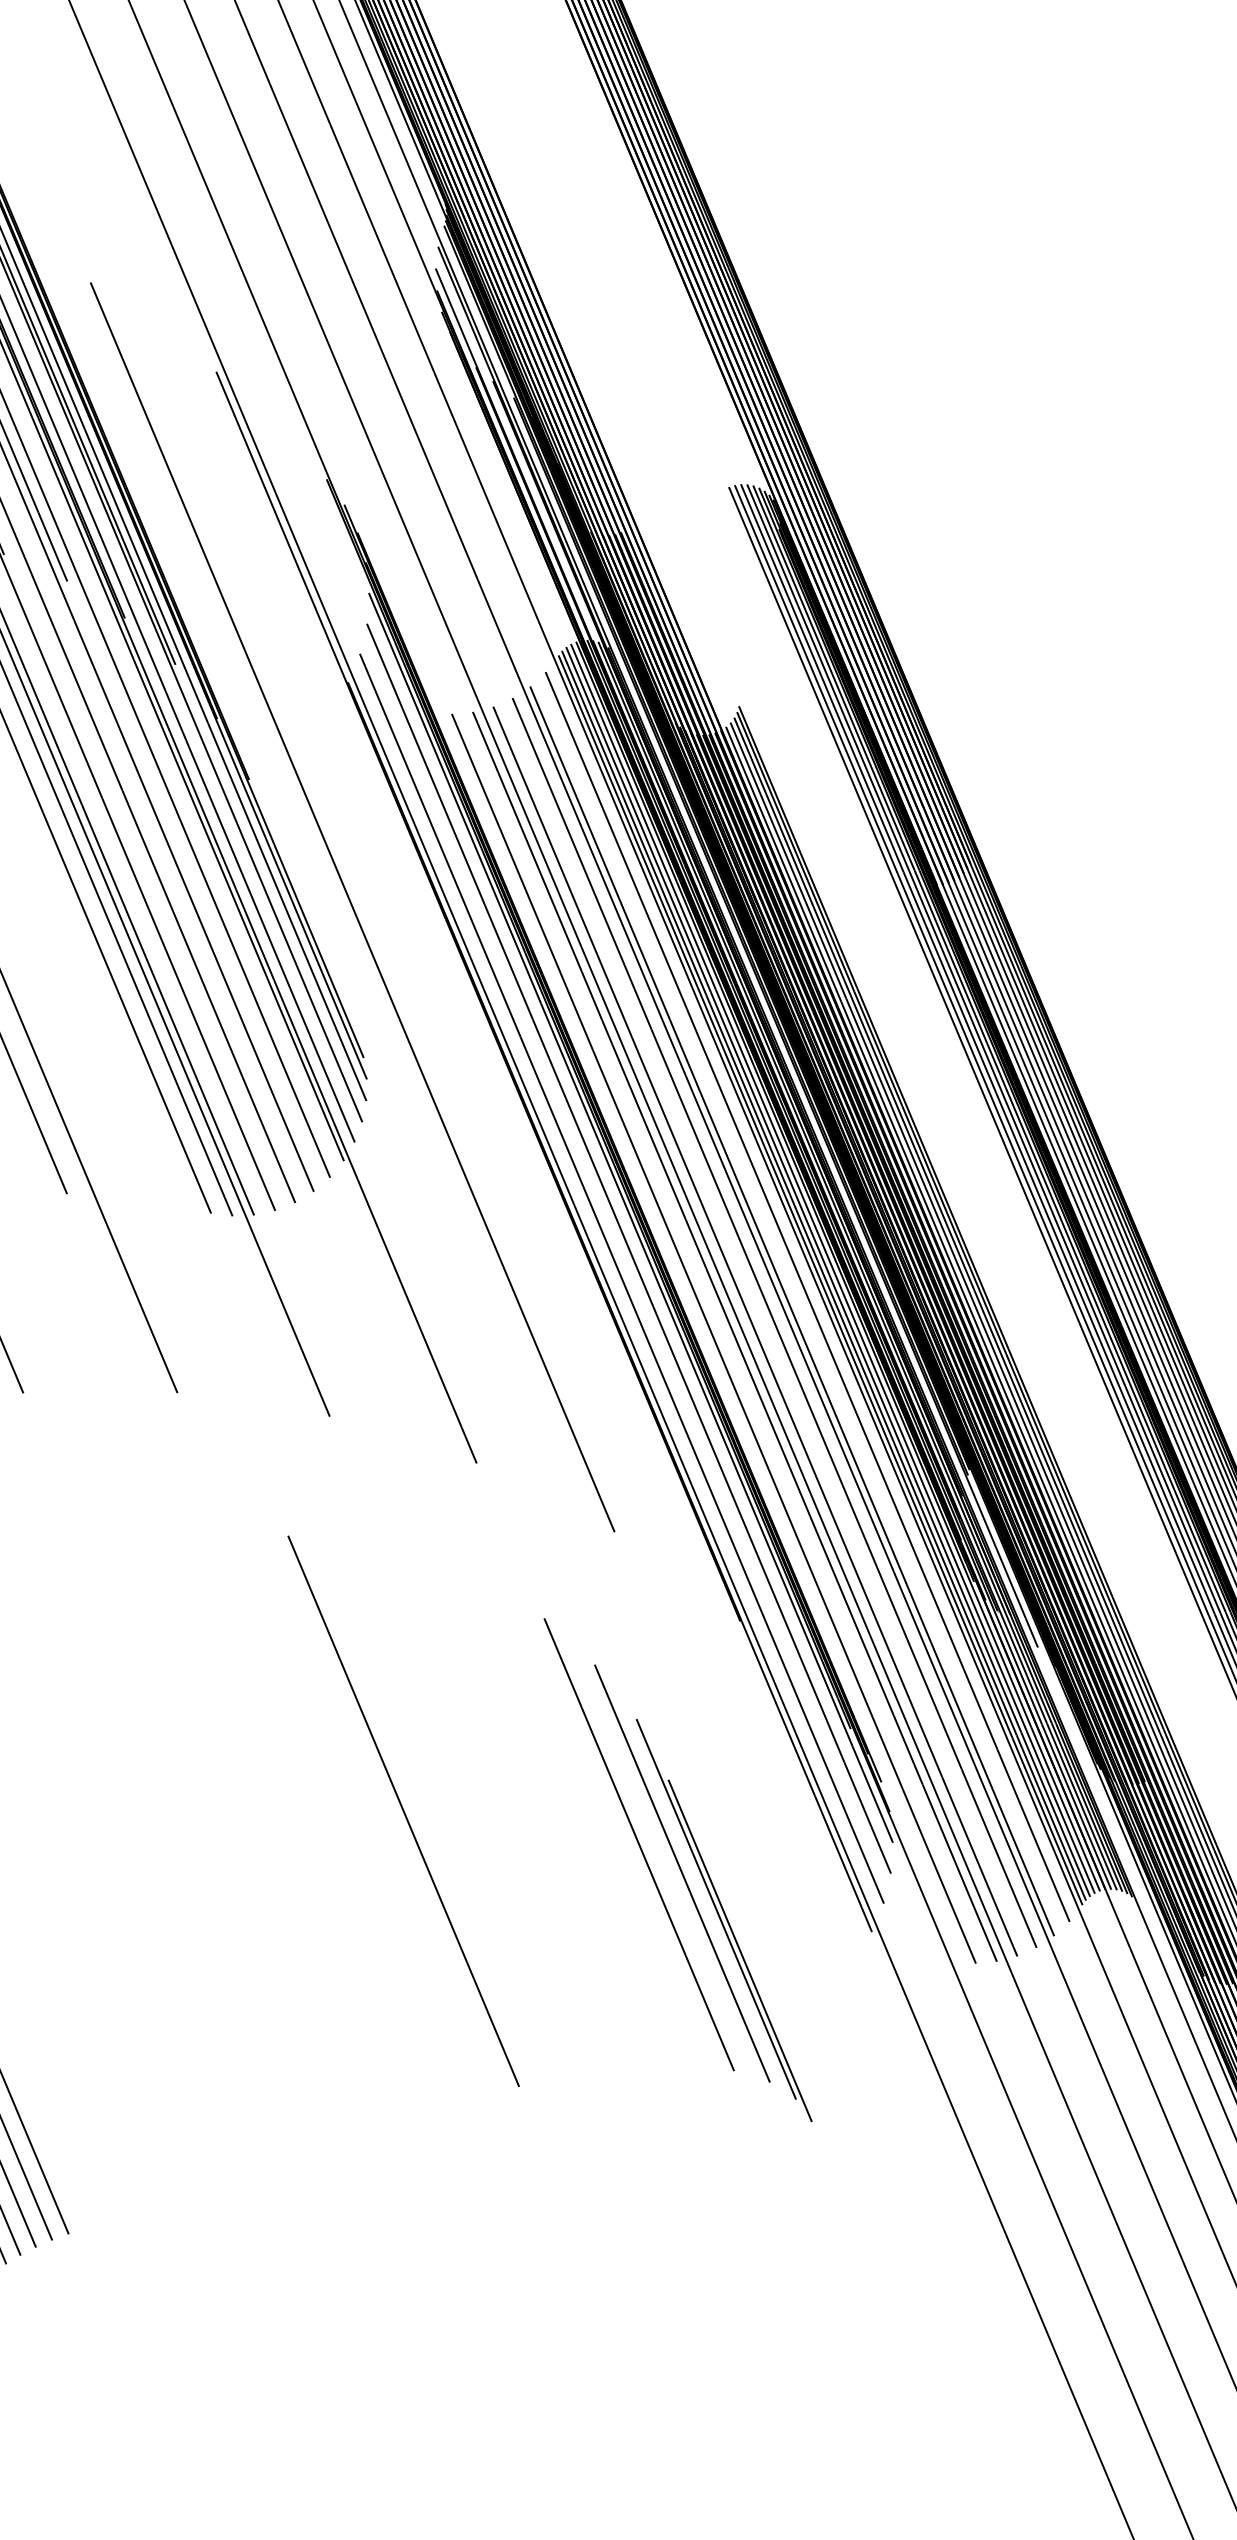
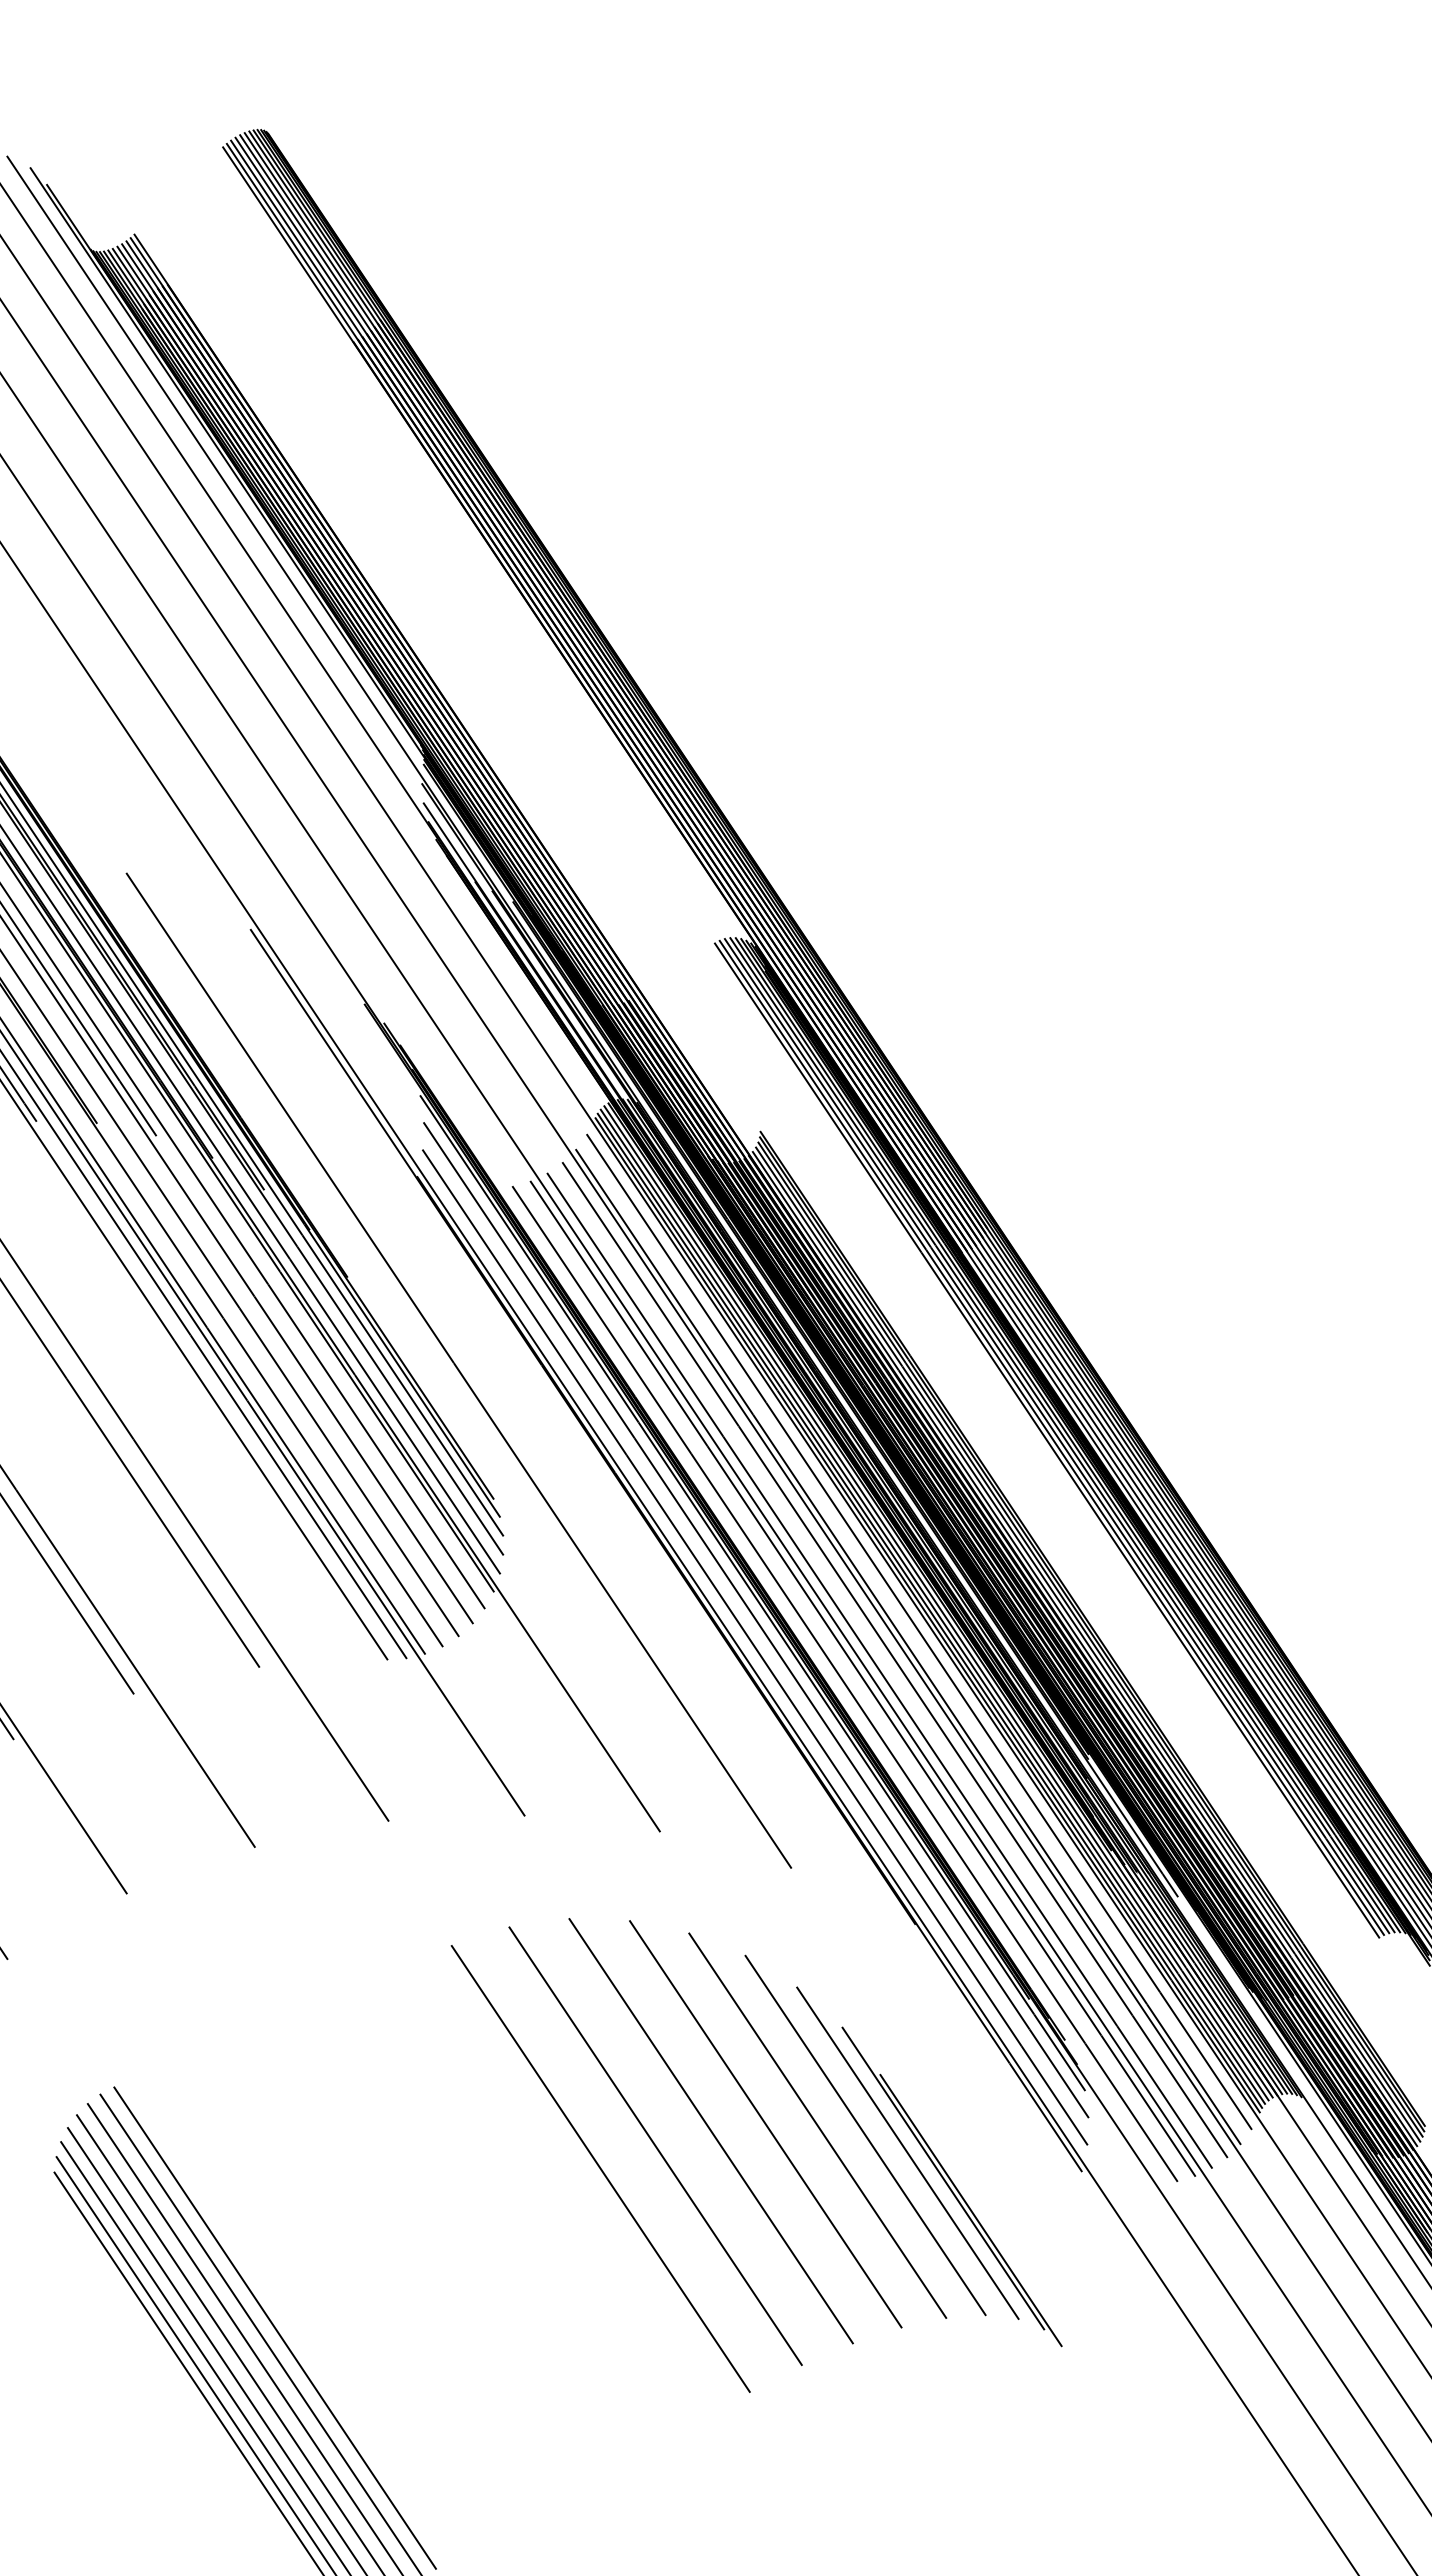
line: (467, 1806) -> (710, 2131), added
line: (530, 1810) -> (765, 2124), added
line: (587, 1823) -> (817, 2125), added
line: (337, 1824) -> (600, 2168), added

